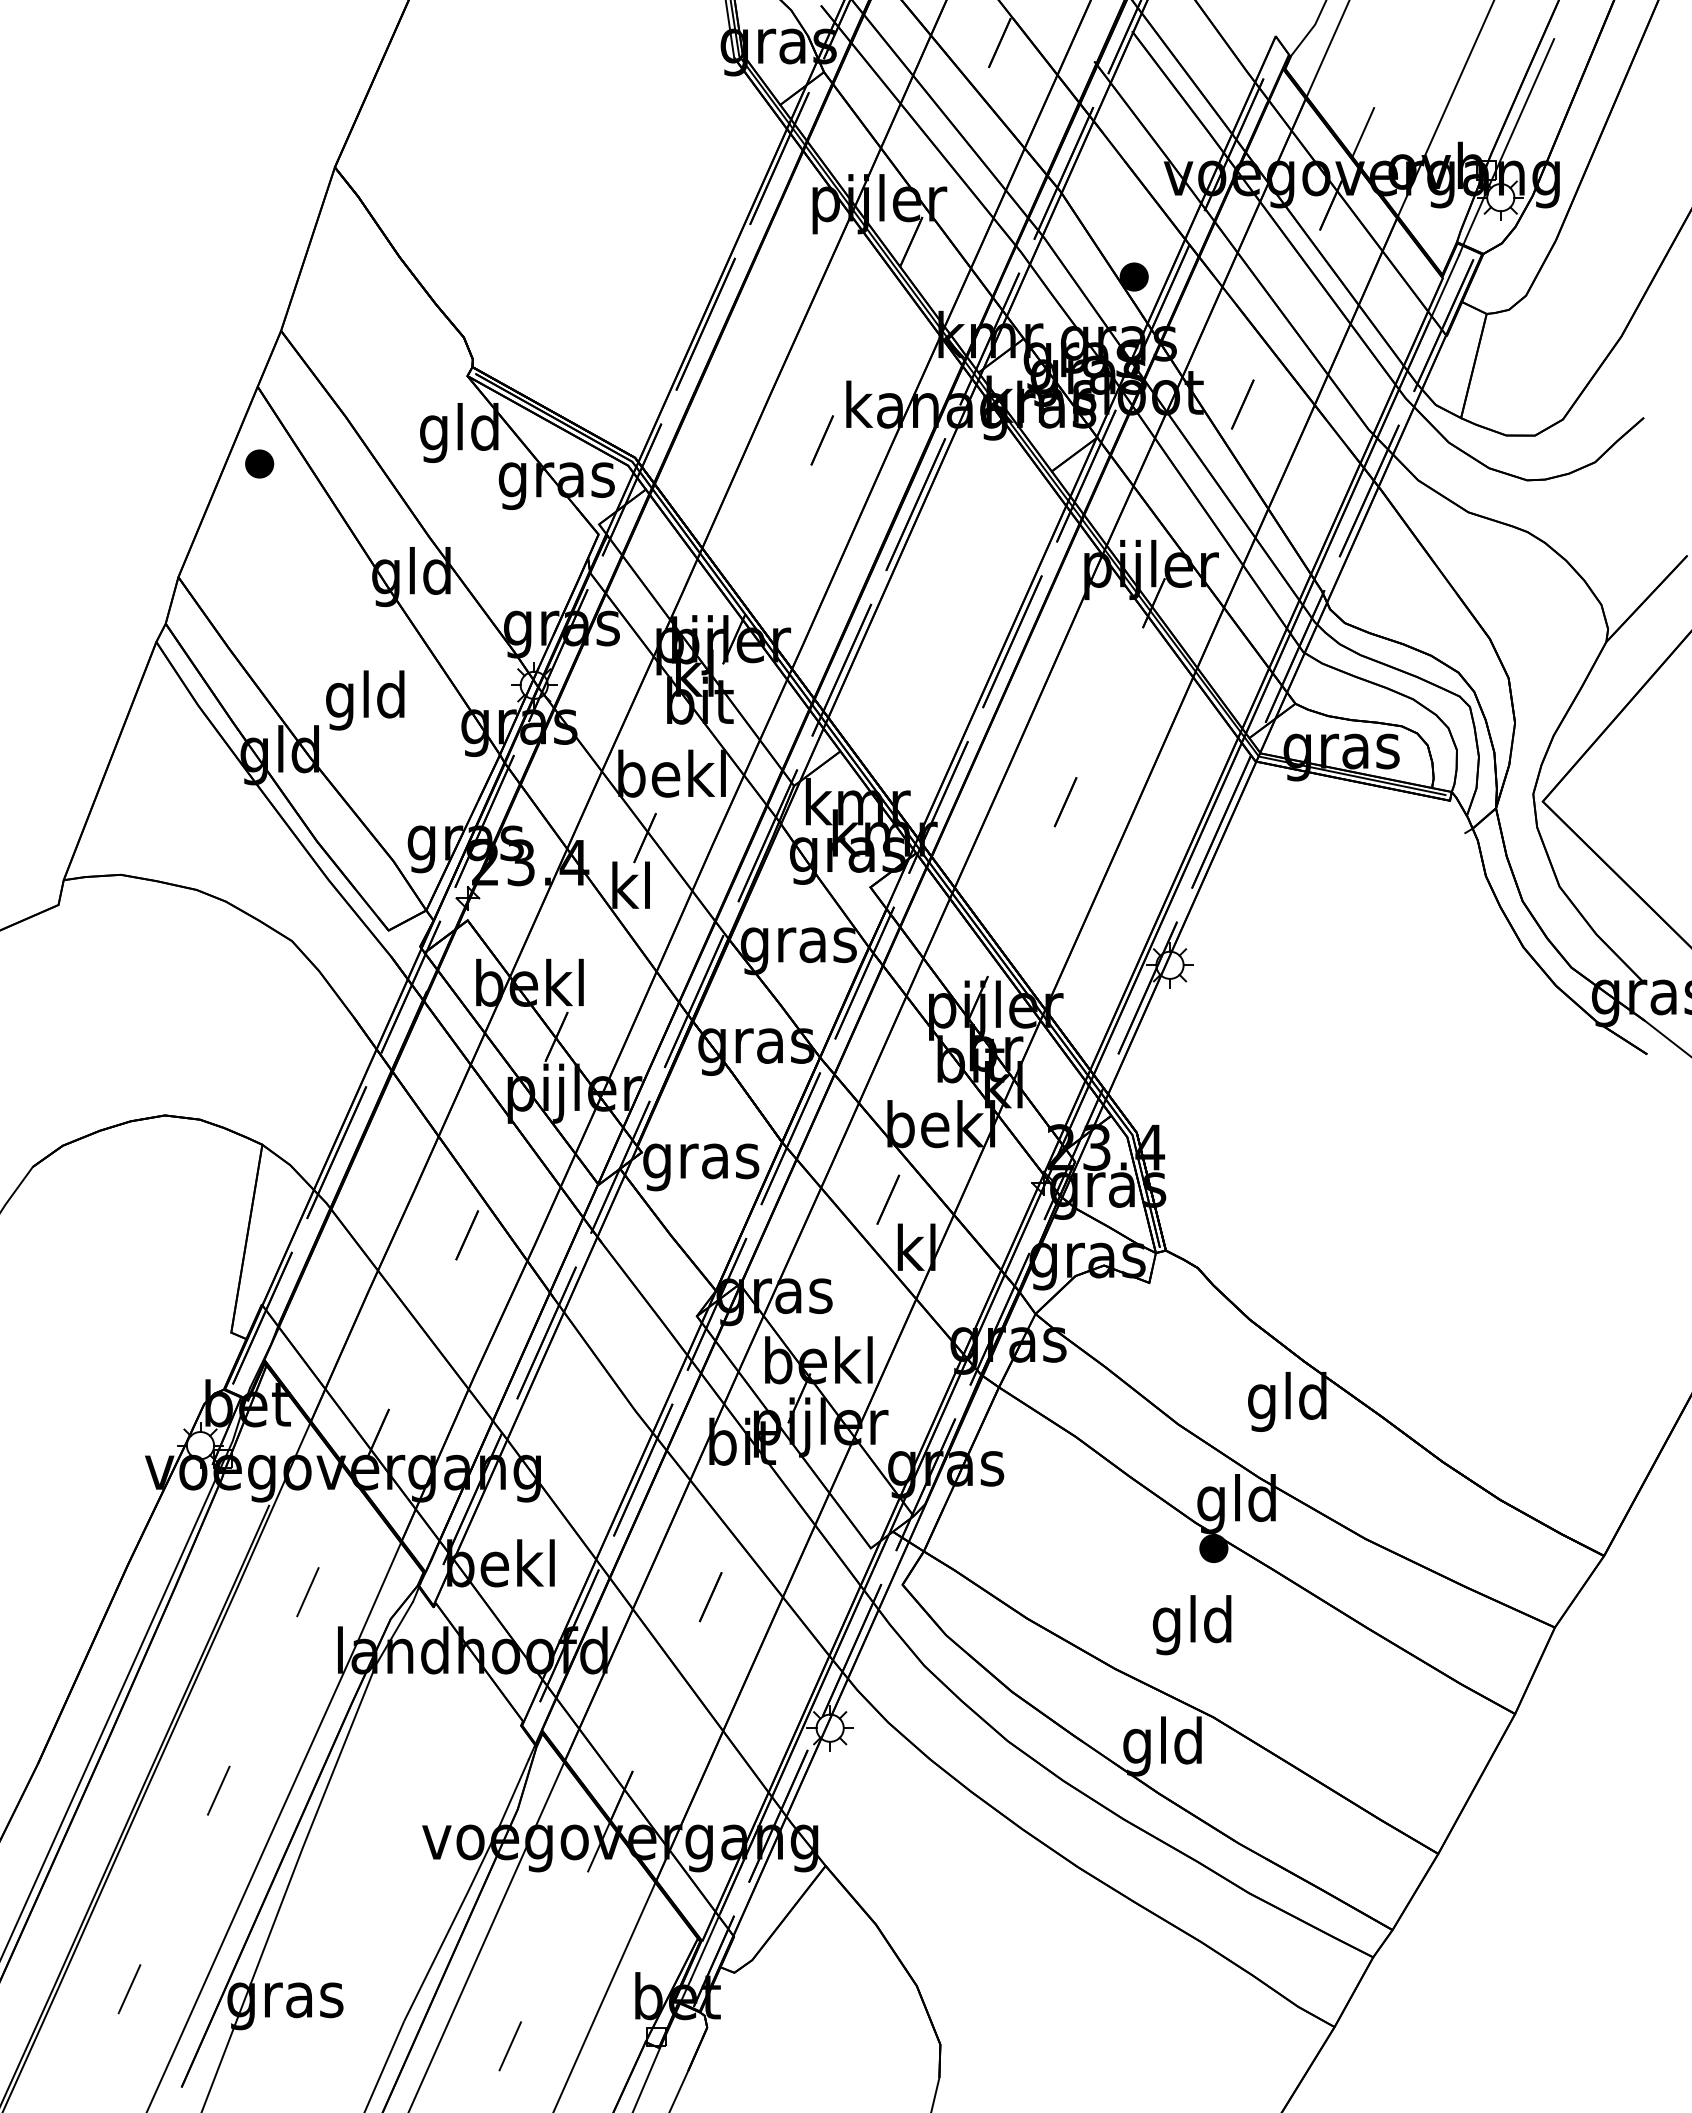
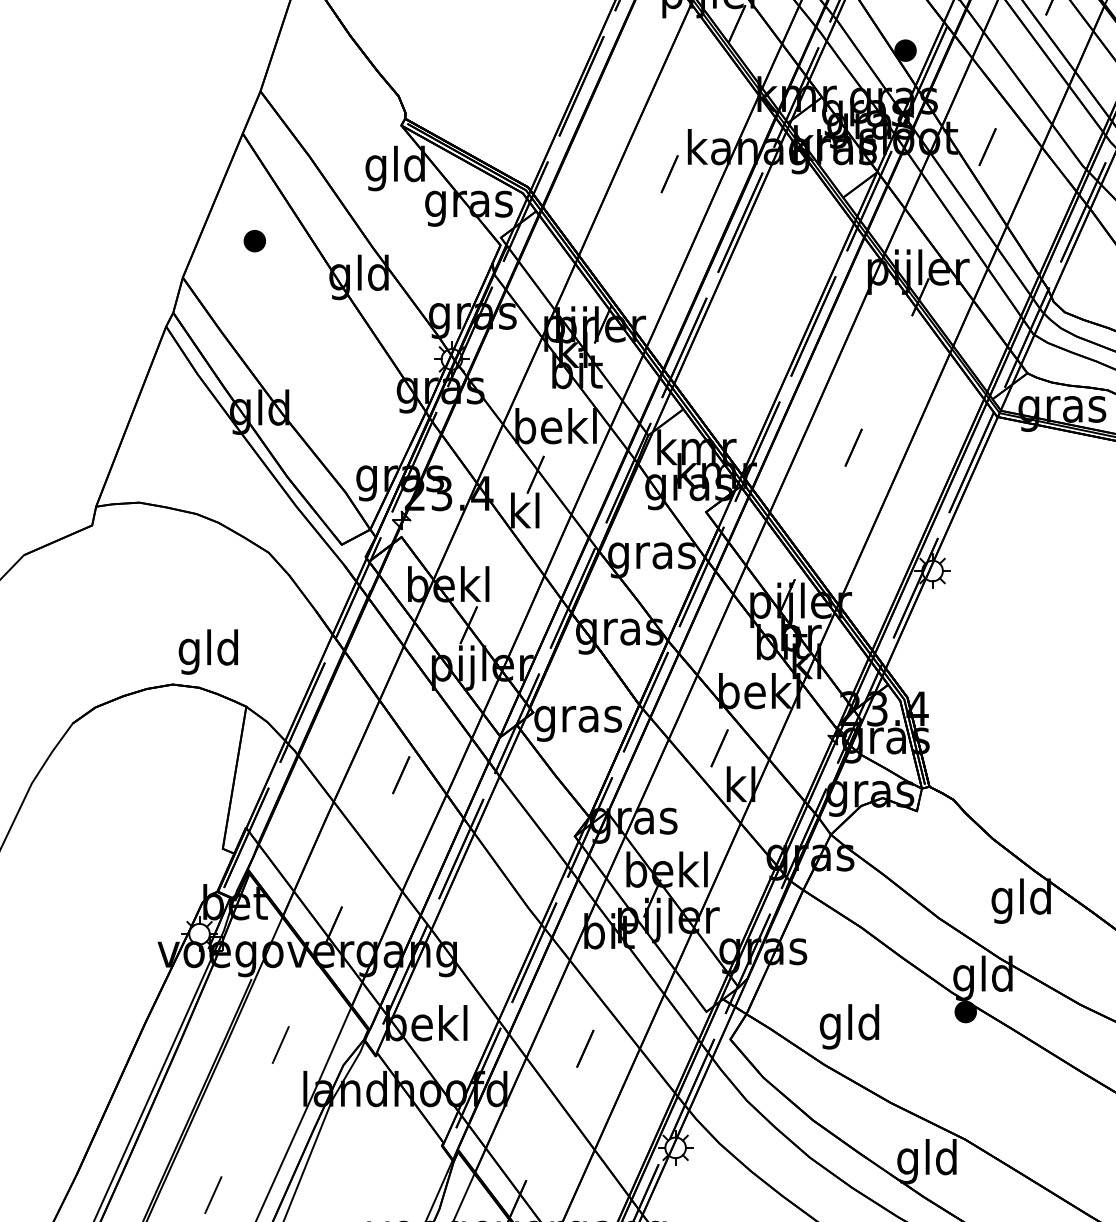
part: (259, 463) -> (254, 240), moved
text: (365, 700) -> (208, 652), moved
text: (1192, 1625) -> (849, 1027), moved

